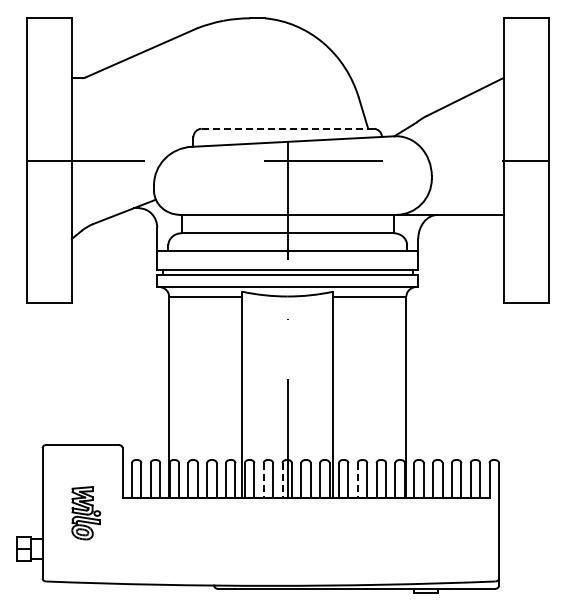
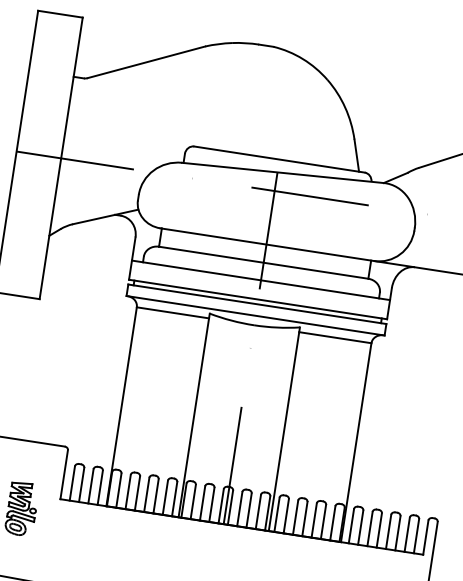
line: (287, 128) -> (279, 159), dashed -> solid
line: (263, 480) -> (202, 503), dashed -> solid
line: (282, 480) -> (221, 506), dashed -> solid
line: (357, 480) -> (295, 517), dashed -> solid

